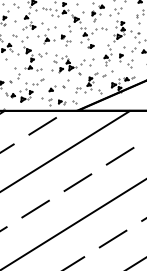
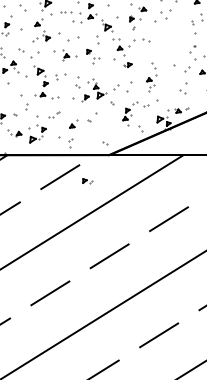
part: (122, 31) -> (172, 43), removed
part: (121, 58) -> (170, 81), removed
part: (38, 81) -> (54, 114), size x0.7
part: (80, 90) -> (113, 126), removed
part: (62, 102) -> (87, 181), moved

